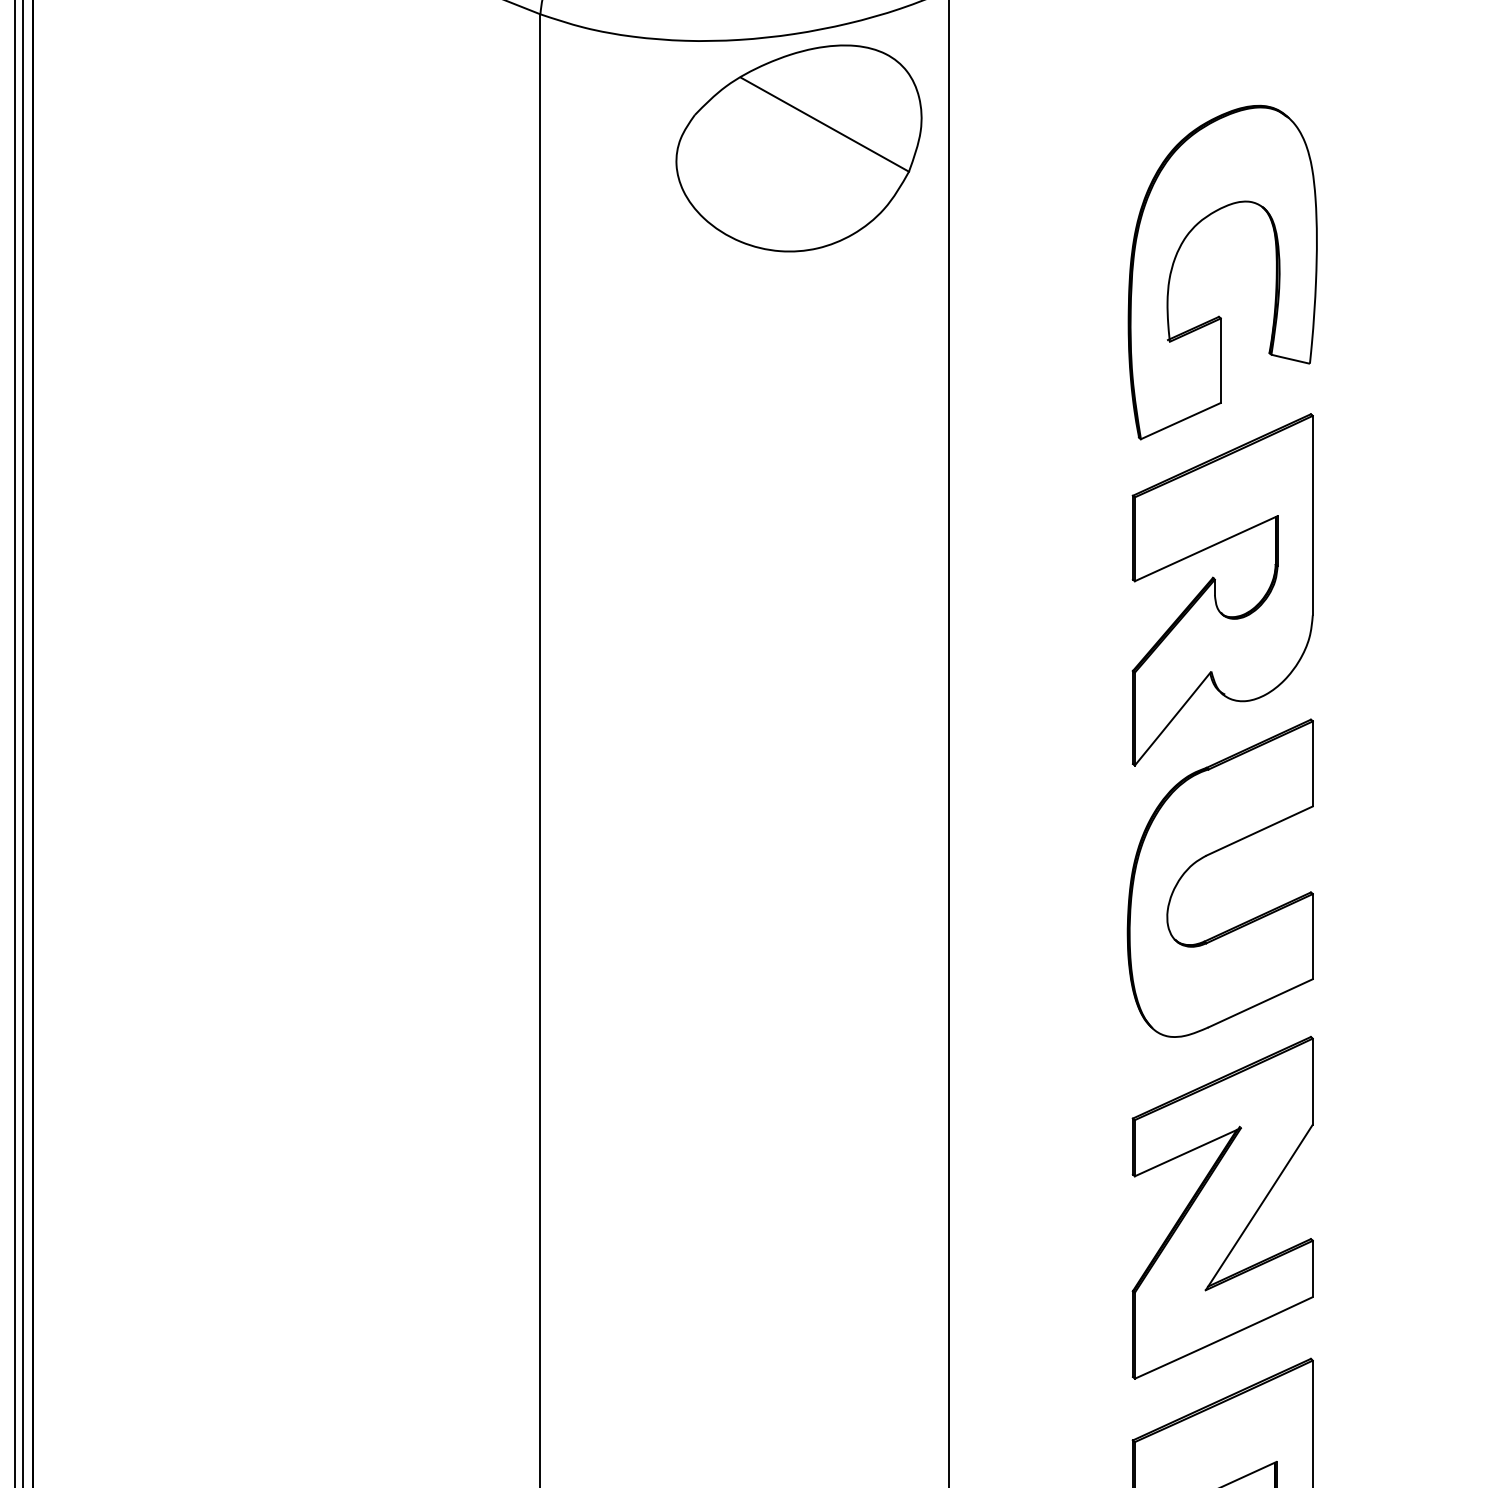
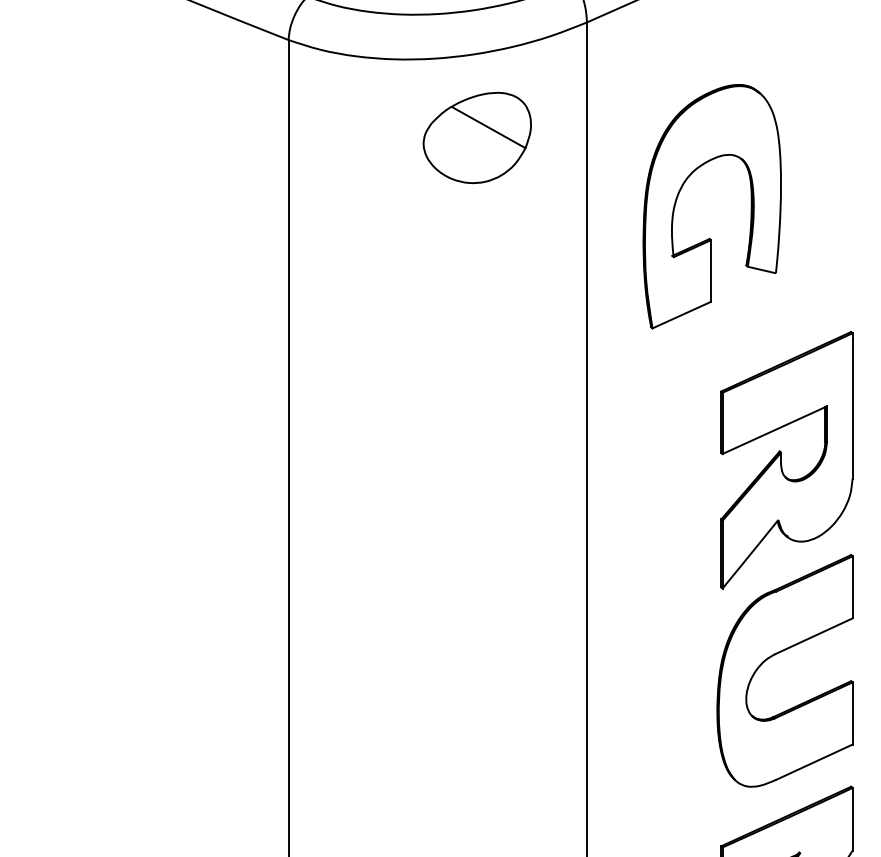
part: (798, 148) -> (476, 138), size x0.6
part: (1219, 315) -> (709, 238), moved

